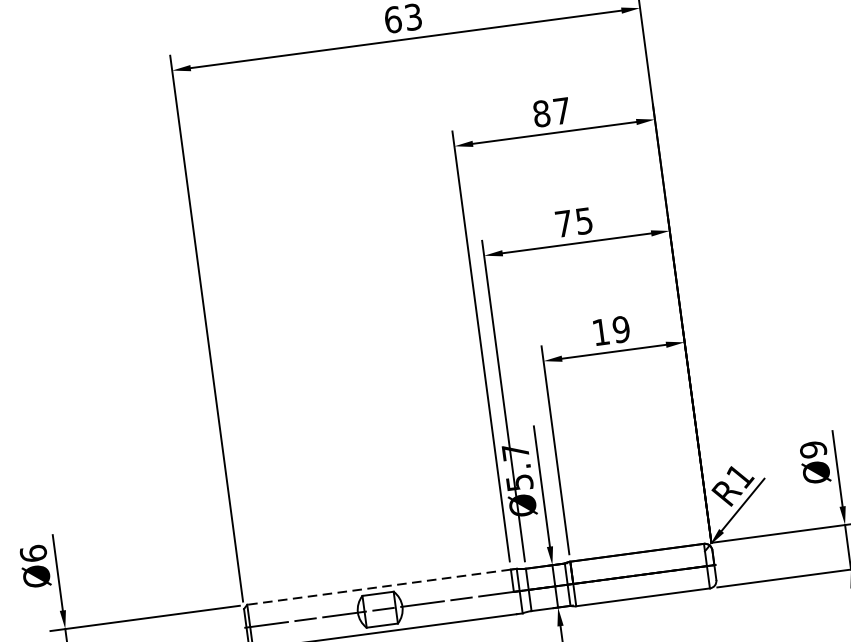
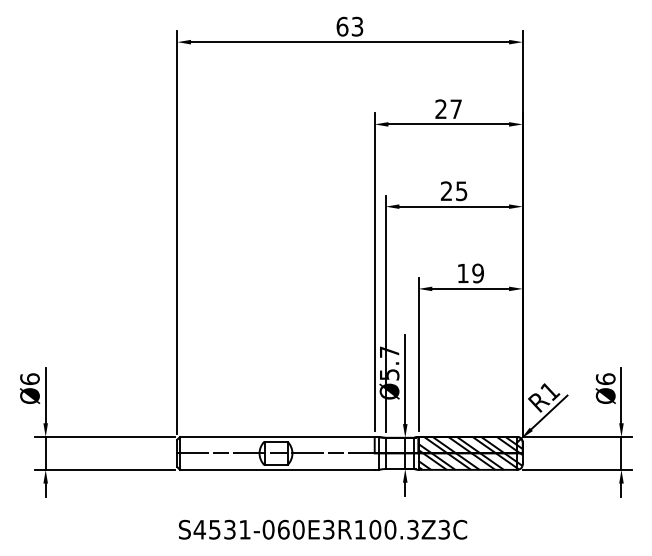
text: (542, 114) -> (441, 109), 87 -> 27
text: (563, 222) -> (446, 190), 75 -> 25
text: (813, 450) -> (605, 379), Ø9 -> Ø6
hatch: (643, 573) -> (470, 452), added
line: (377, 586) -> (276, 436), dashed -> solid

